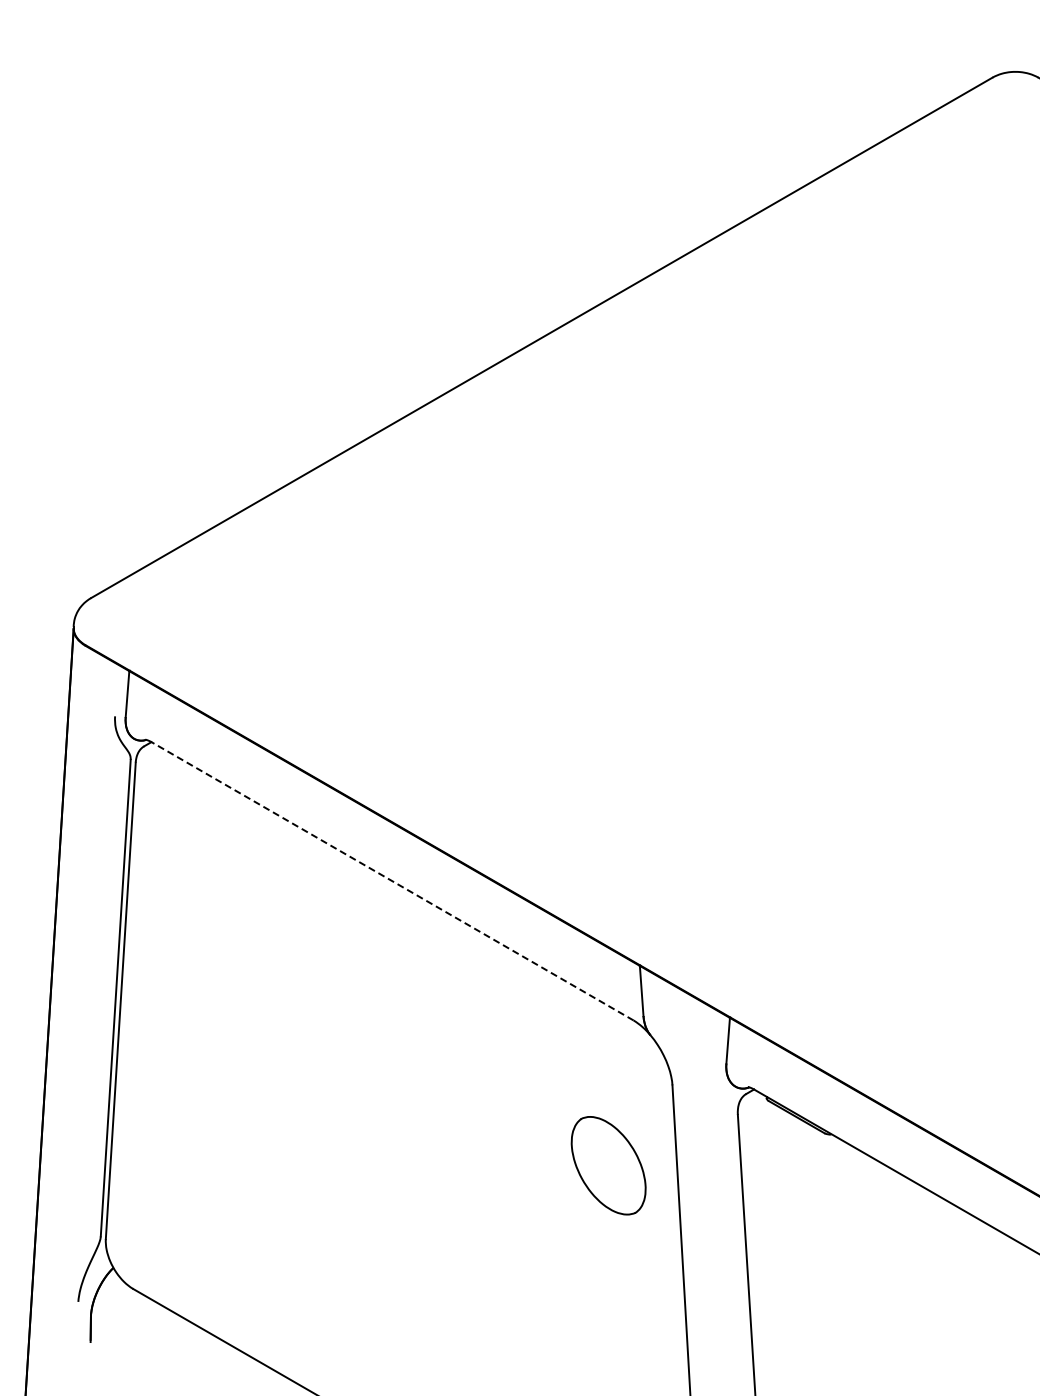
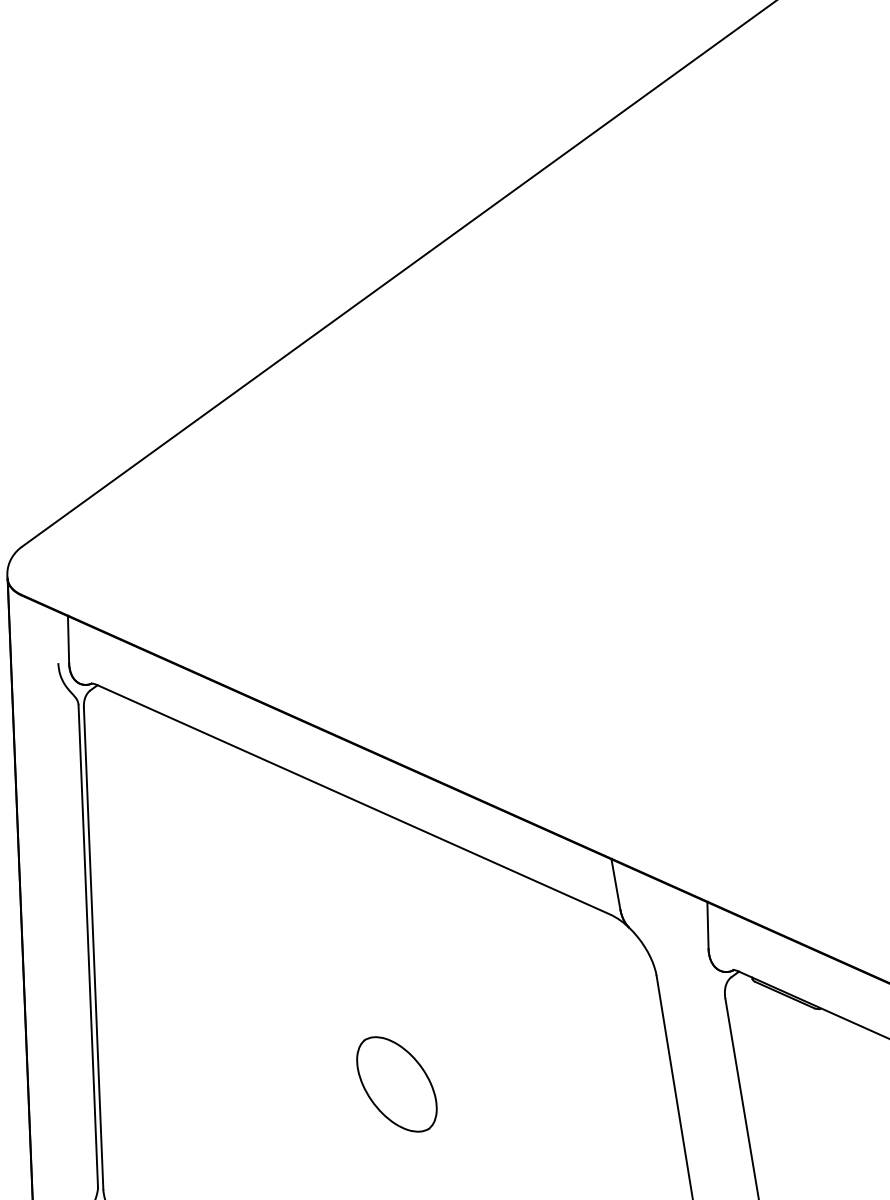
line: (392, 881) -> (354, 800), dashed -> solid
part: (608, 1165) -> (396, 1084), moved

